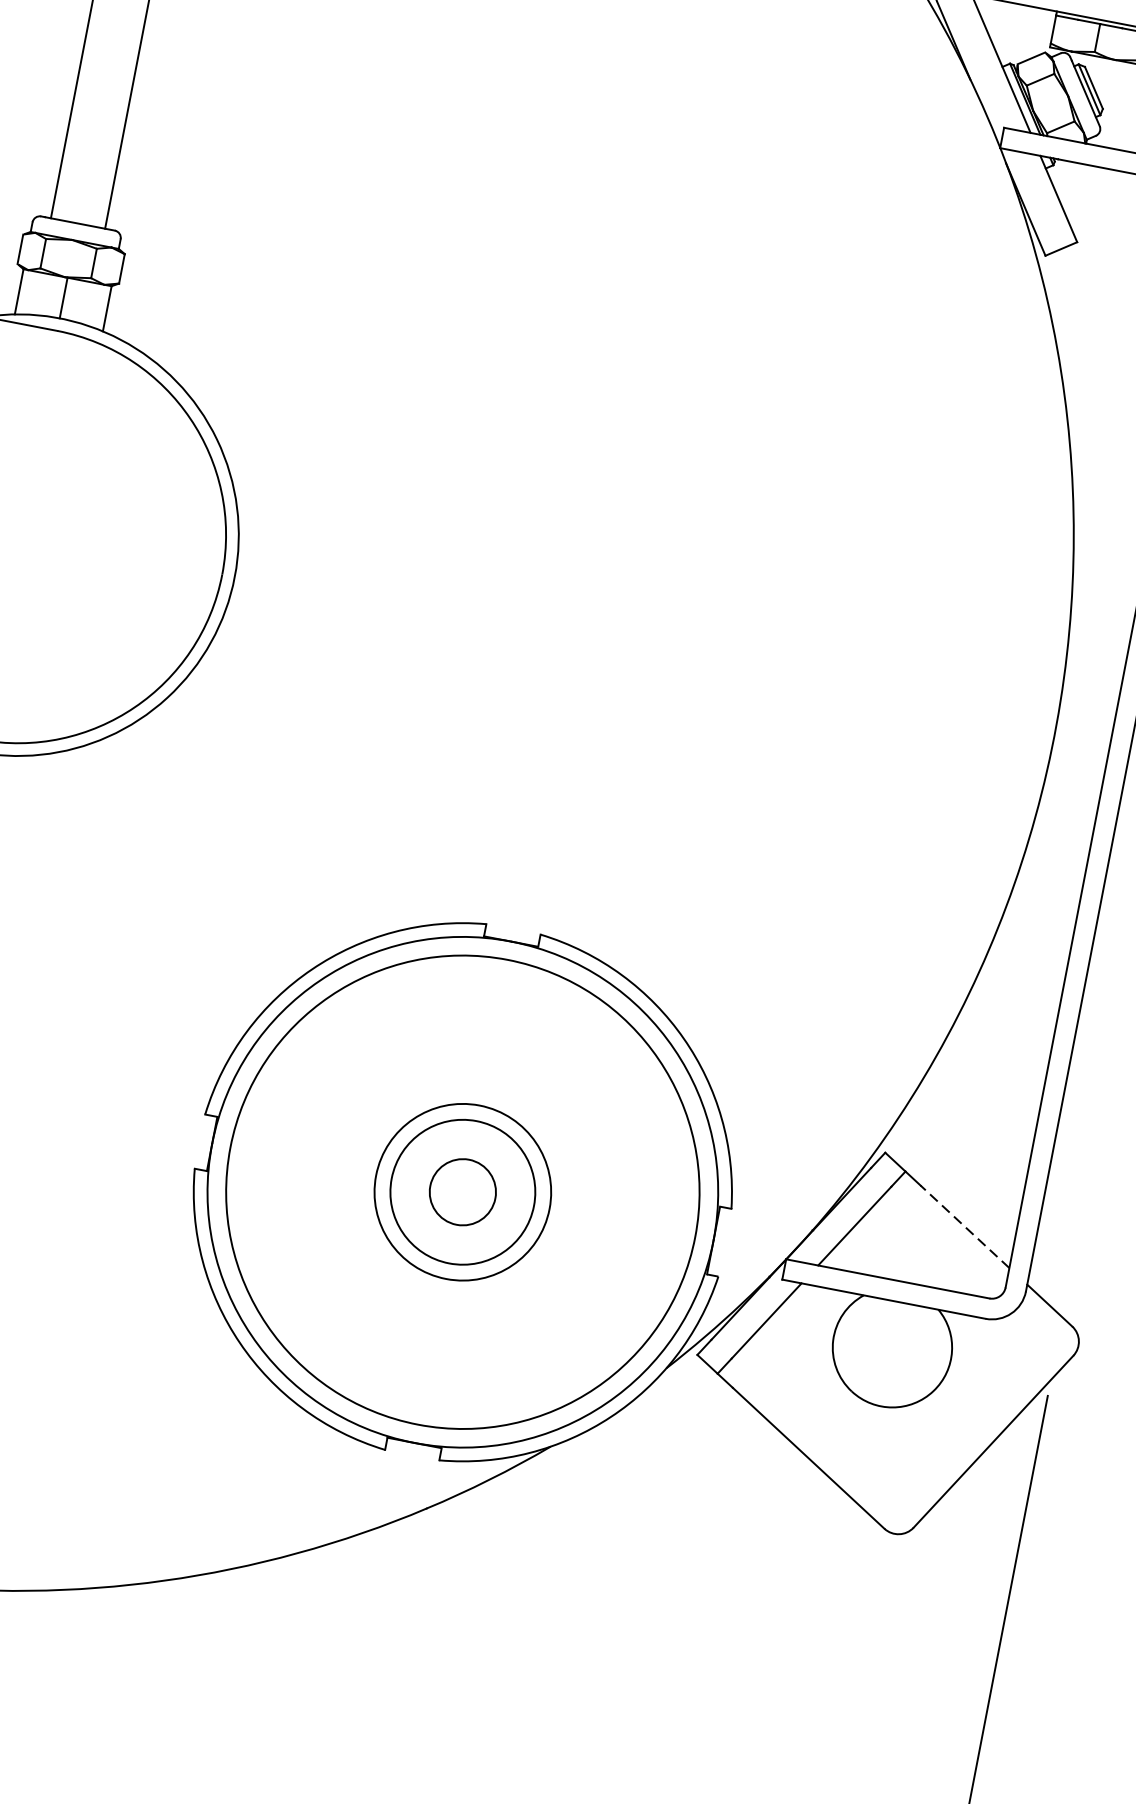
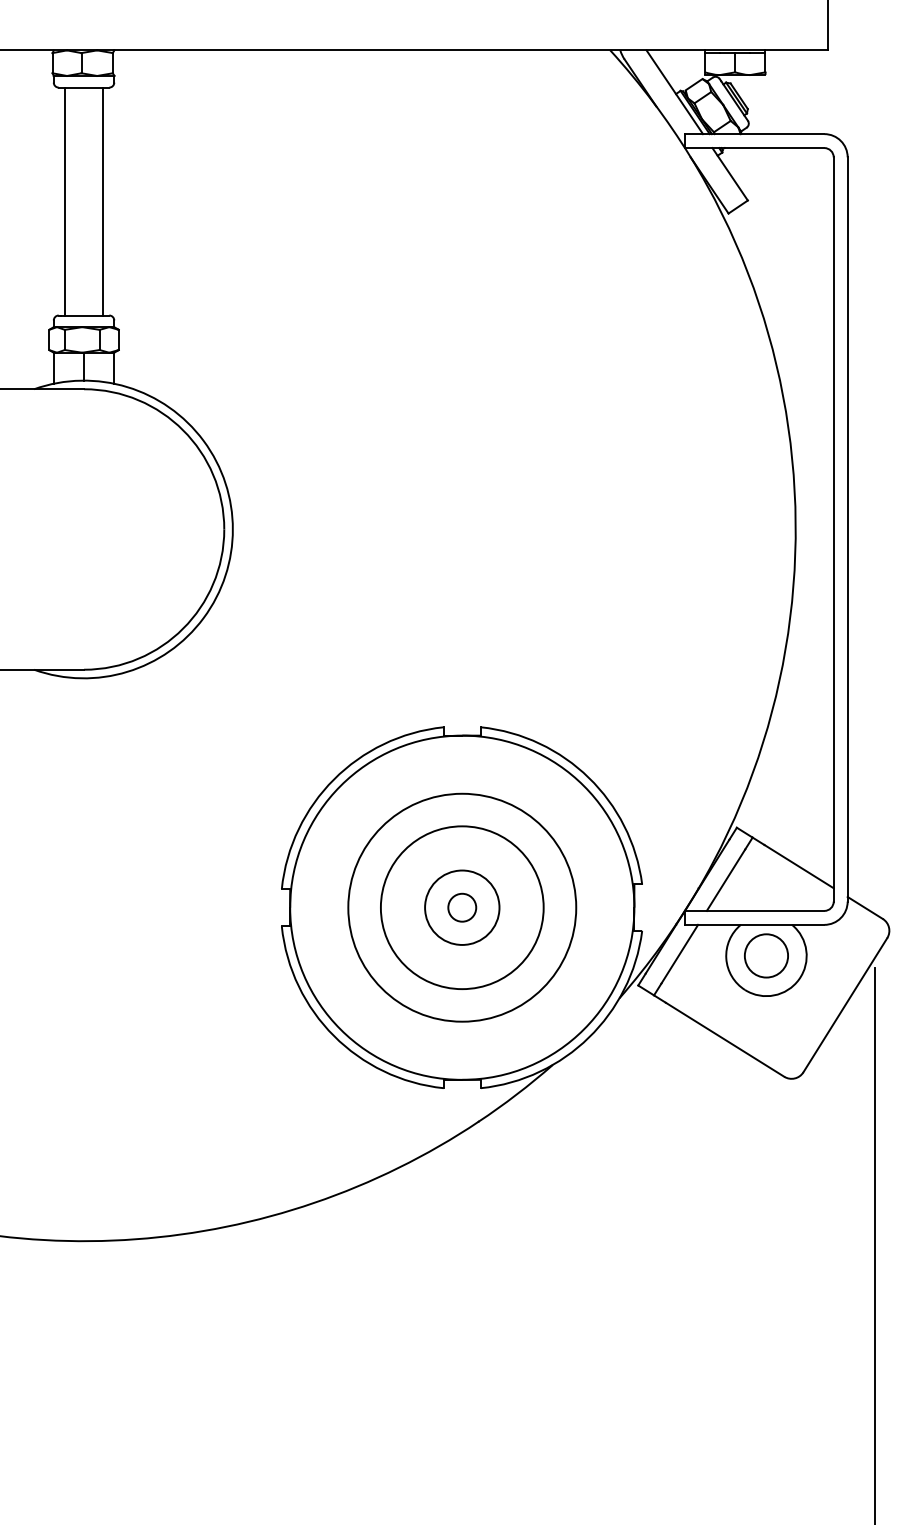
circle: (461, 1191) -> (461, 907), size x1.67
circle: (463, 1191) -> (462, 907), size x0.62
circle: (463, 1191) -> (462, 907), size x0.62
circle: (463, 1191) -> (462, 907), size x0.71
line: (965, 1226) -> (799, 866), dashed -> solid
circle: (892, 1347) -> (766, 955), added

